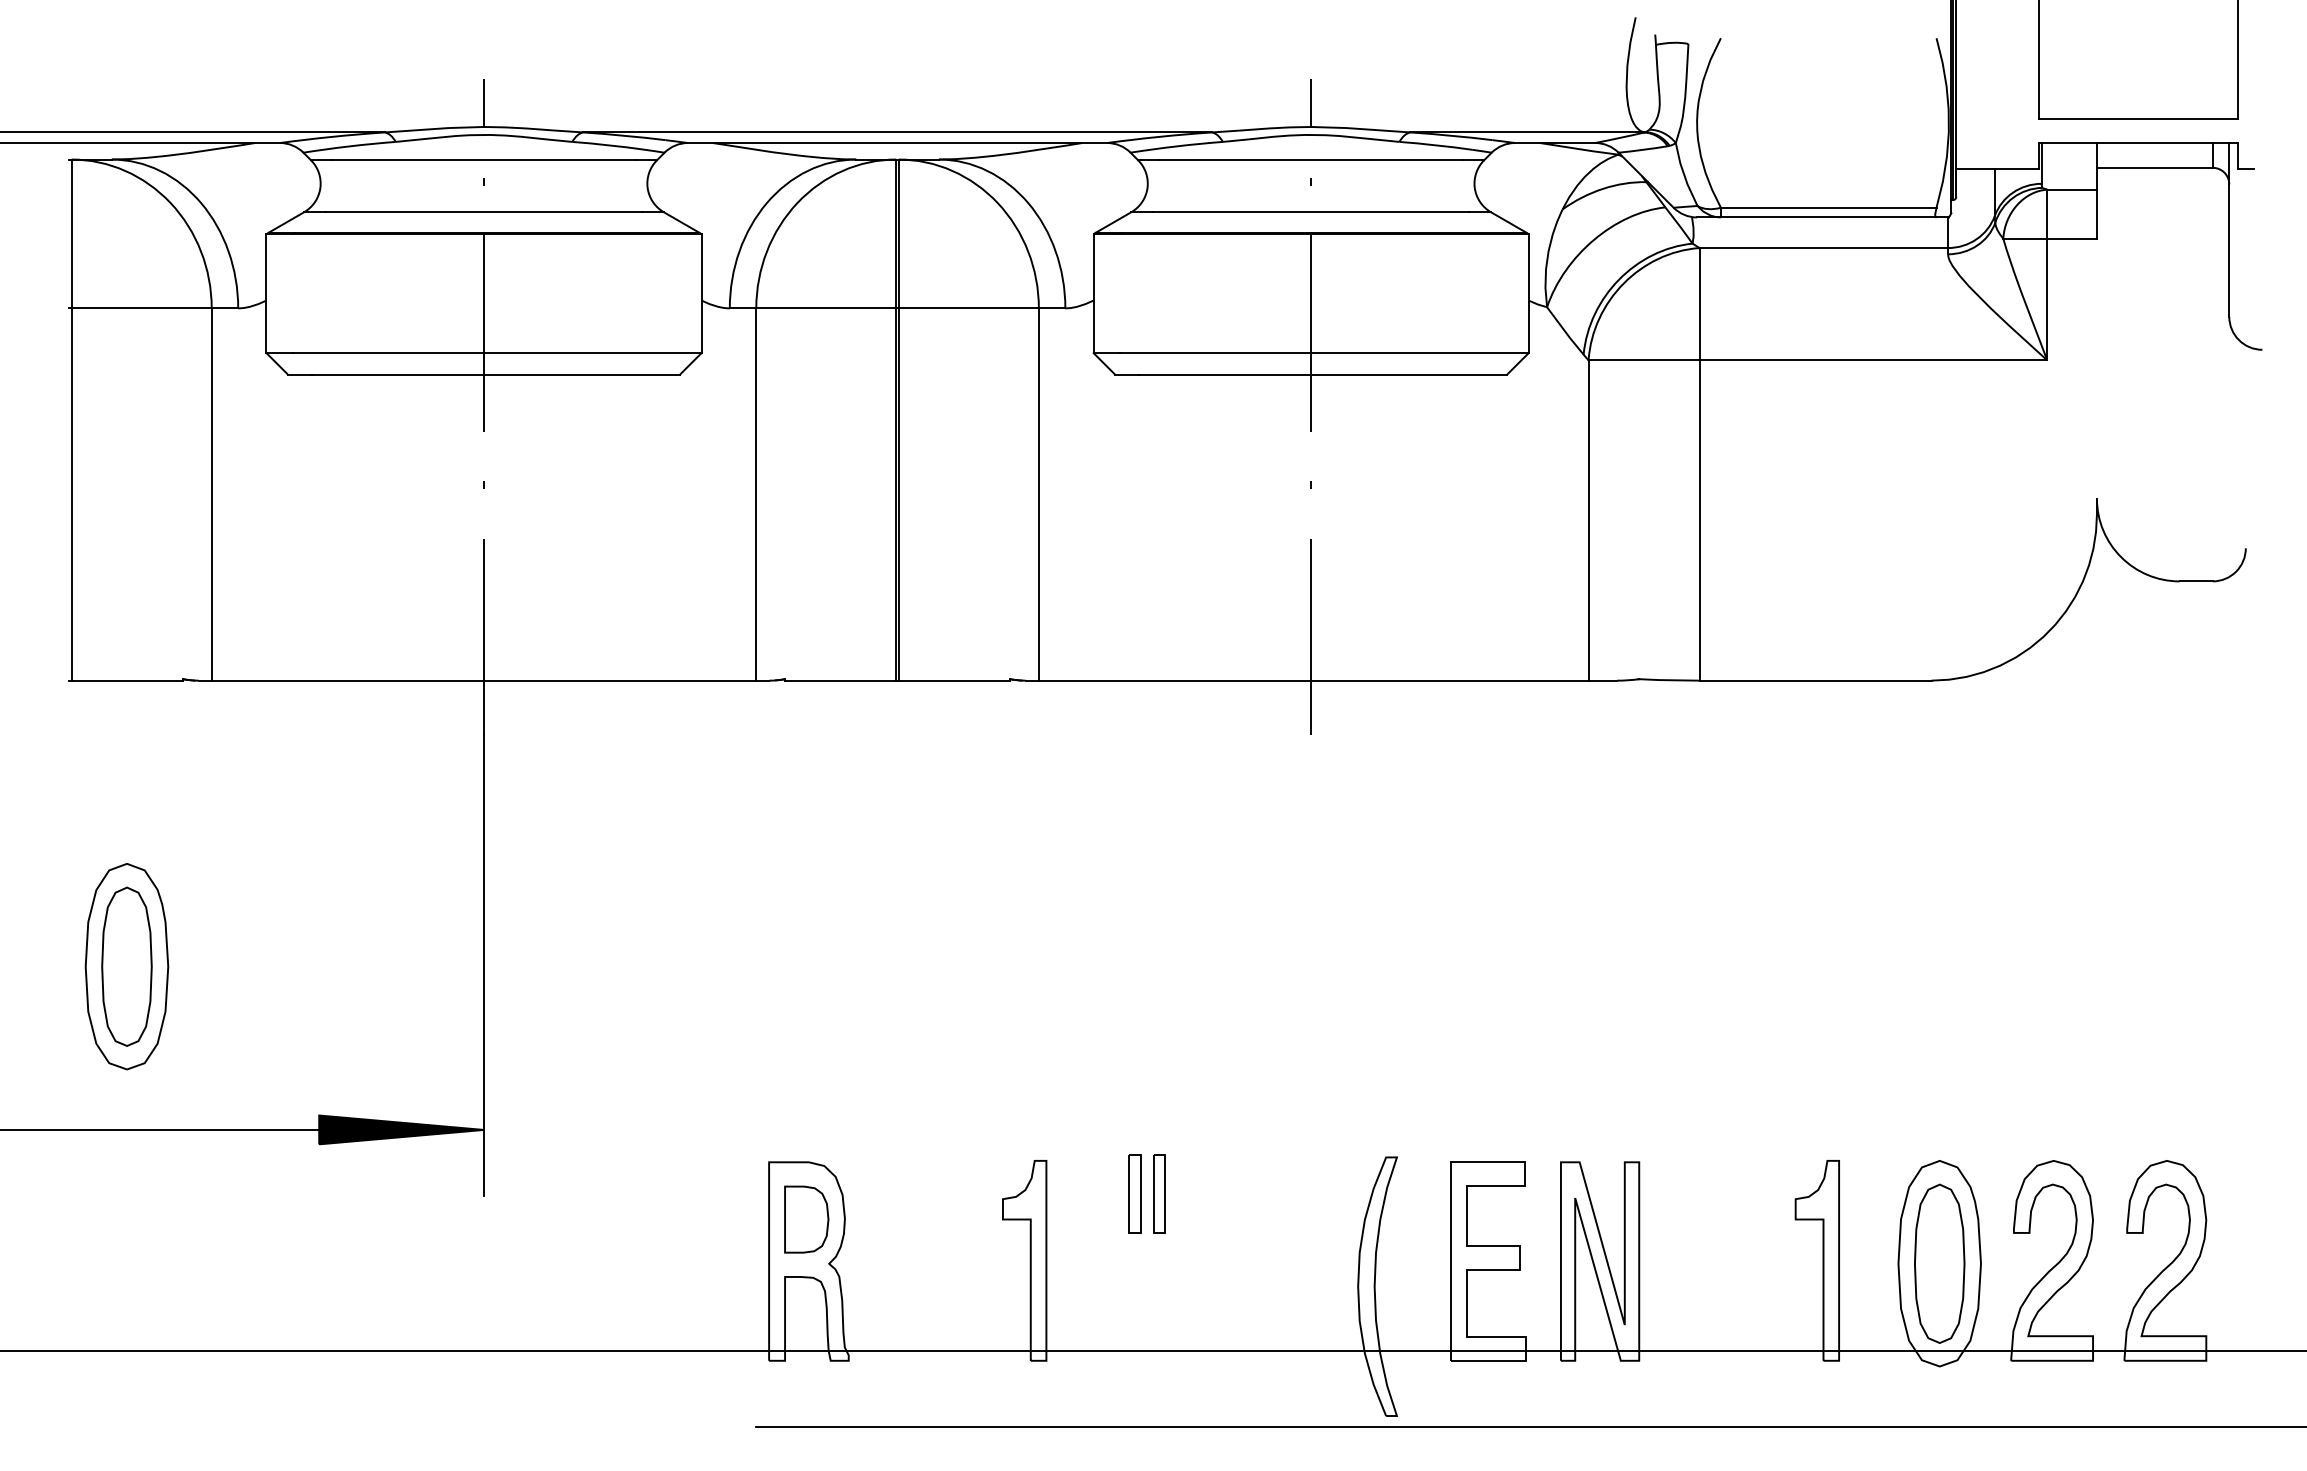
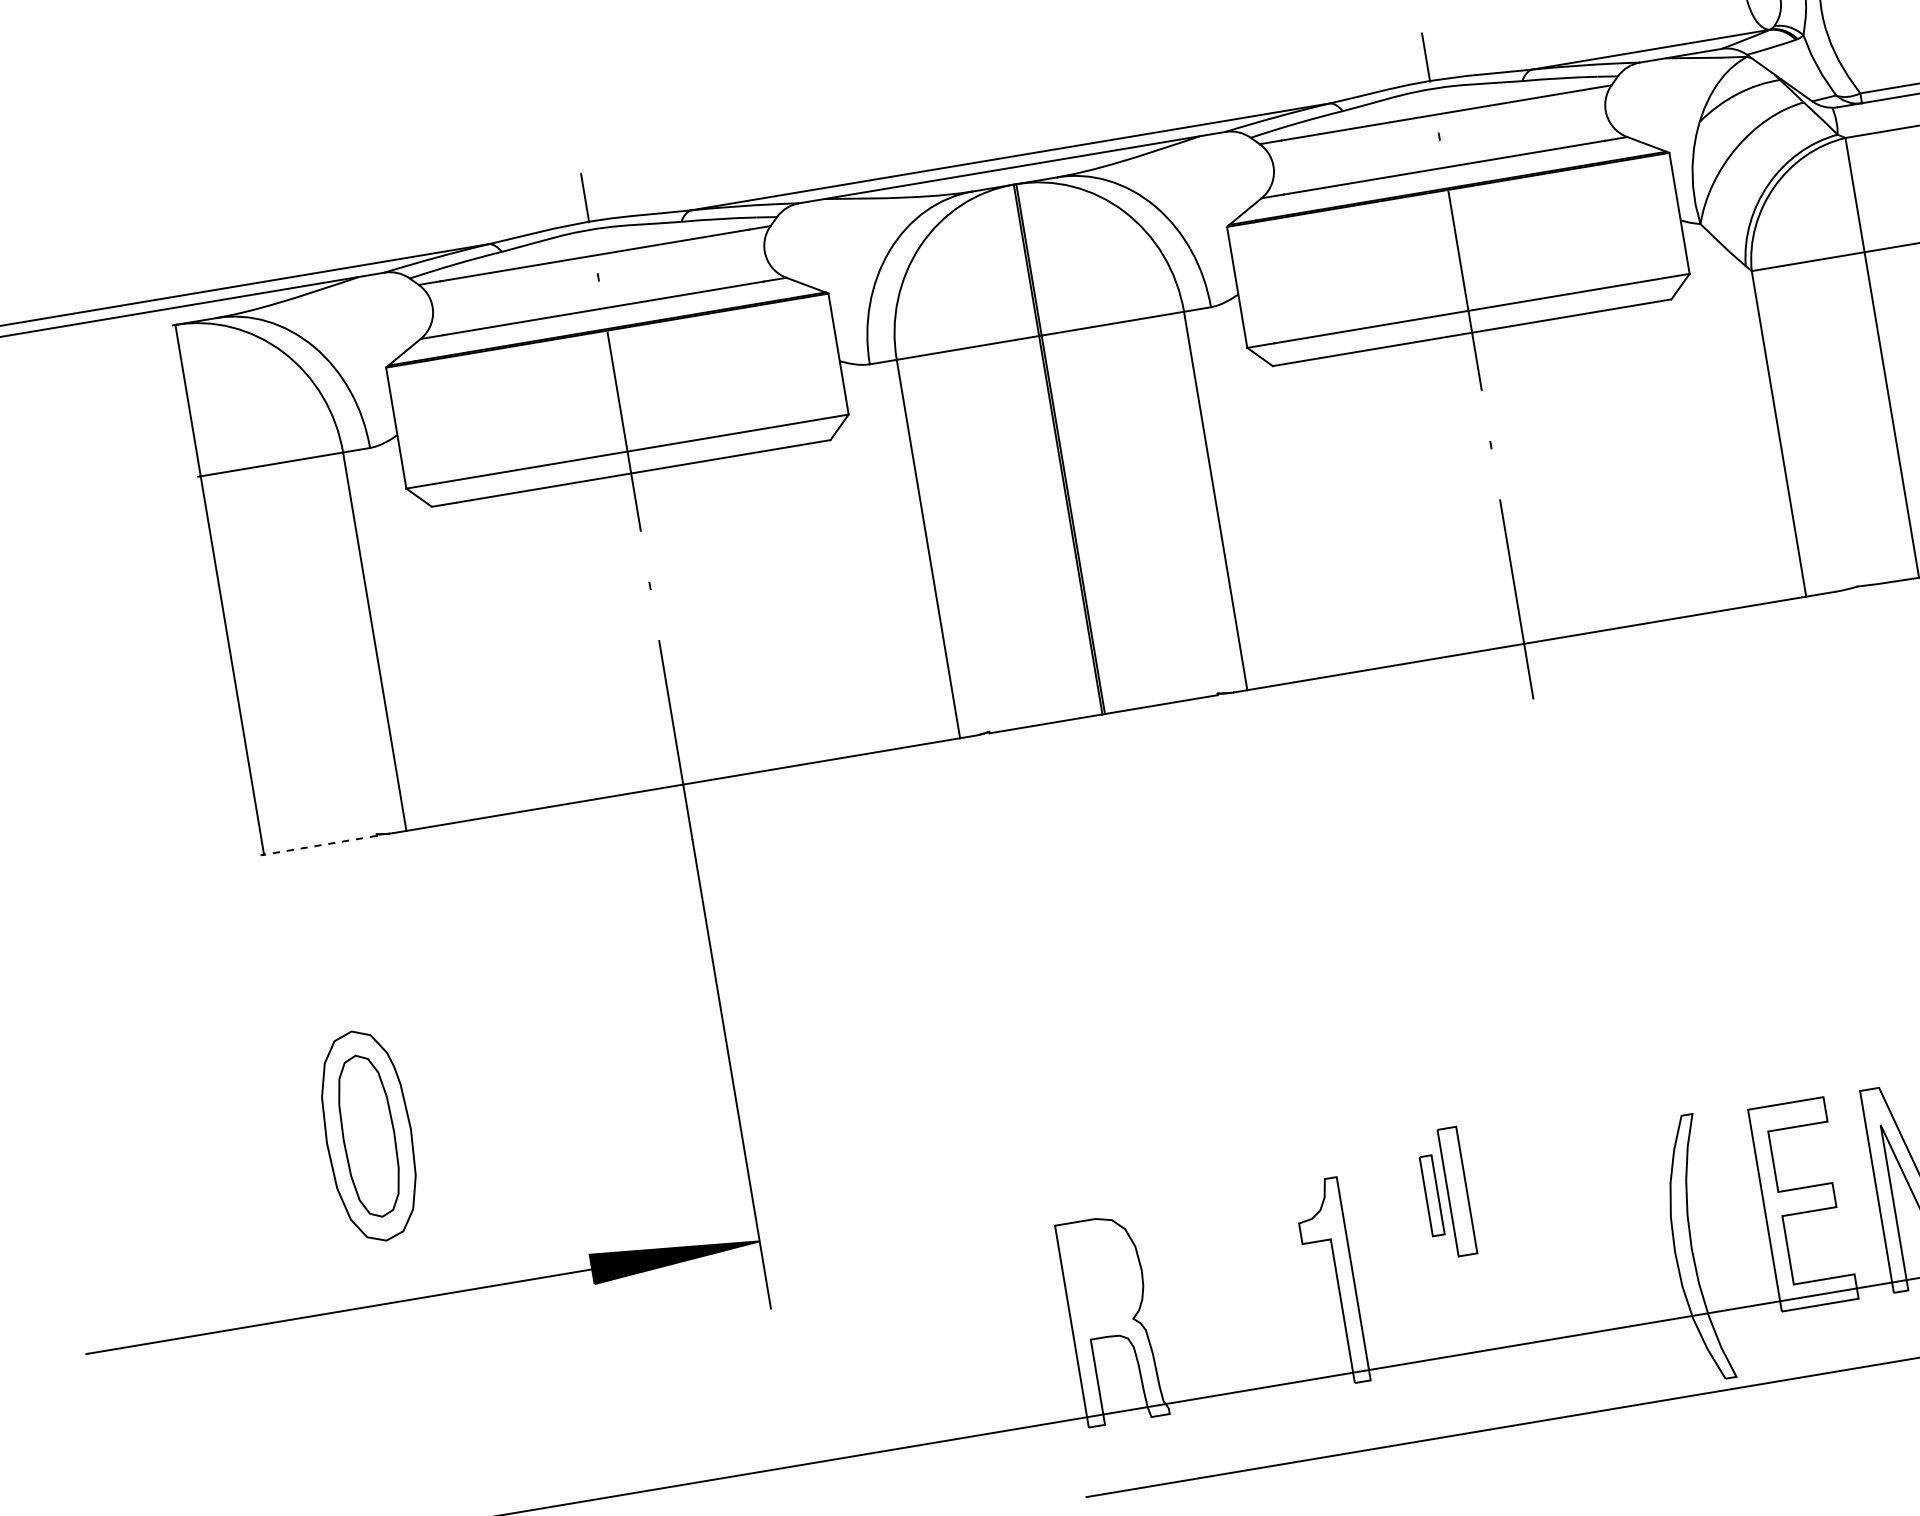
line: (126, 680) -> (319, 845), solid -> dashed
part: (1159, 1193) -> (1457, 1191), size x1.6
part: (806, 1219) -> (1102, 1277), removed

